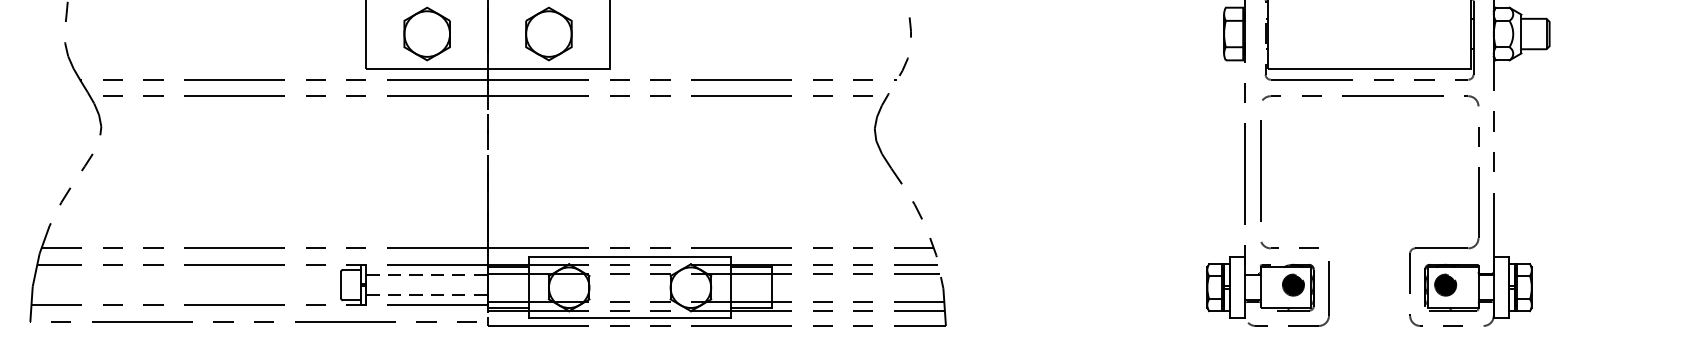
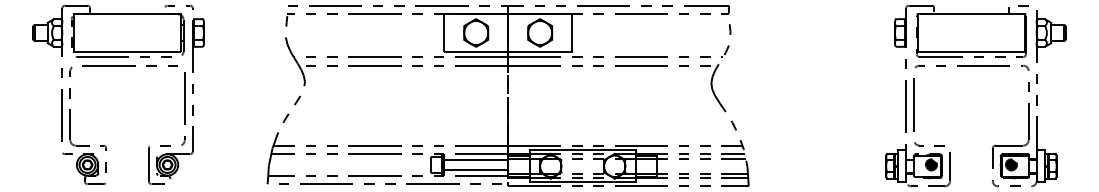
line: (427, 274) -> (476, 159), dashed -> solid
line: (427, 295) -> (476, 170), dashed -> solid

